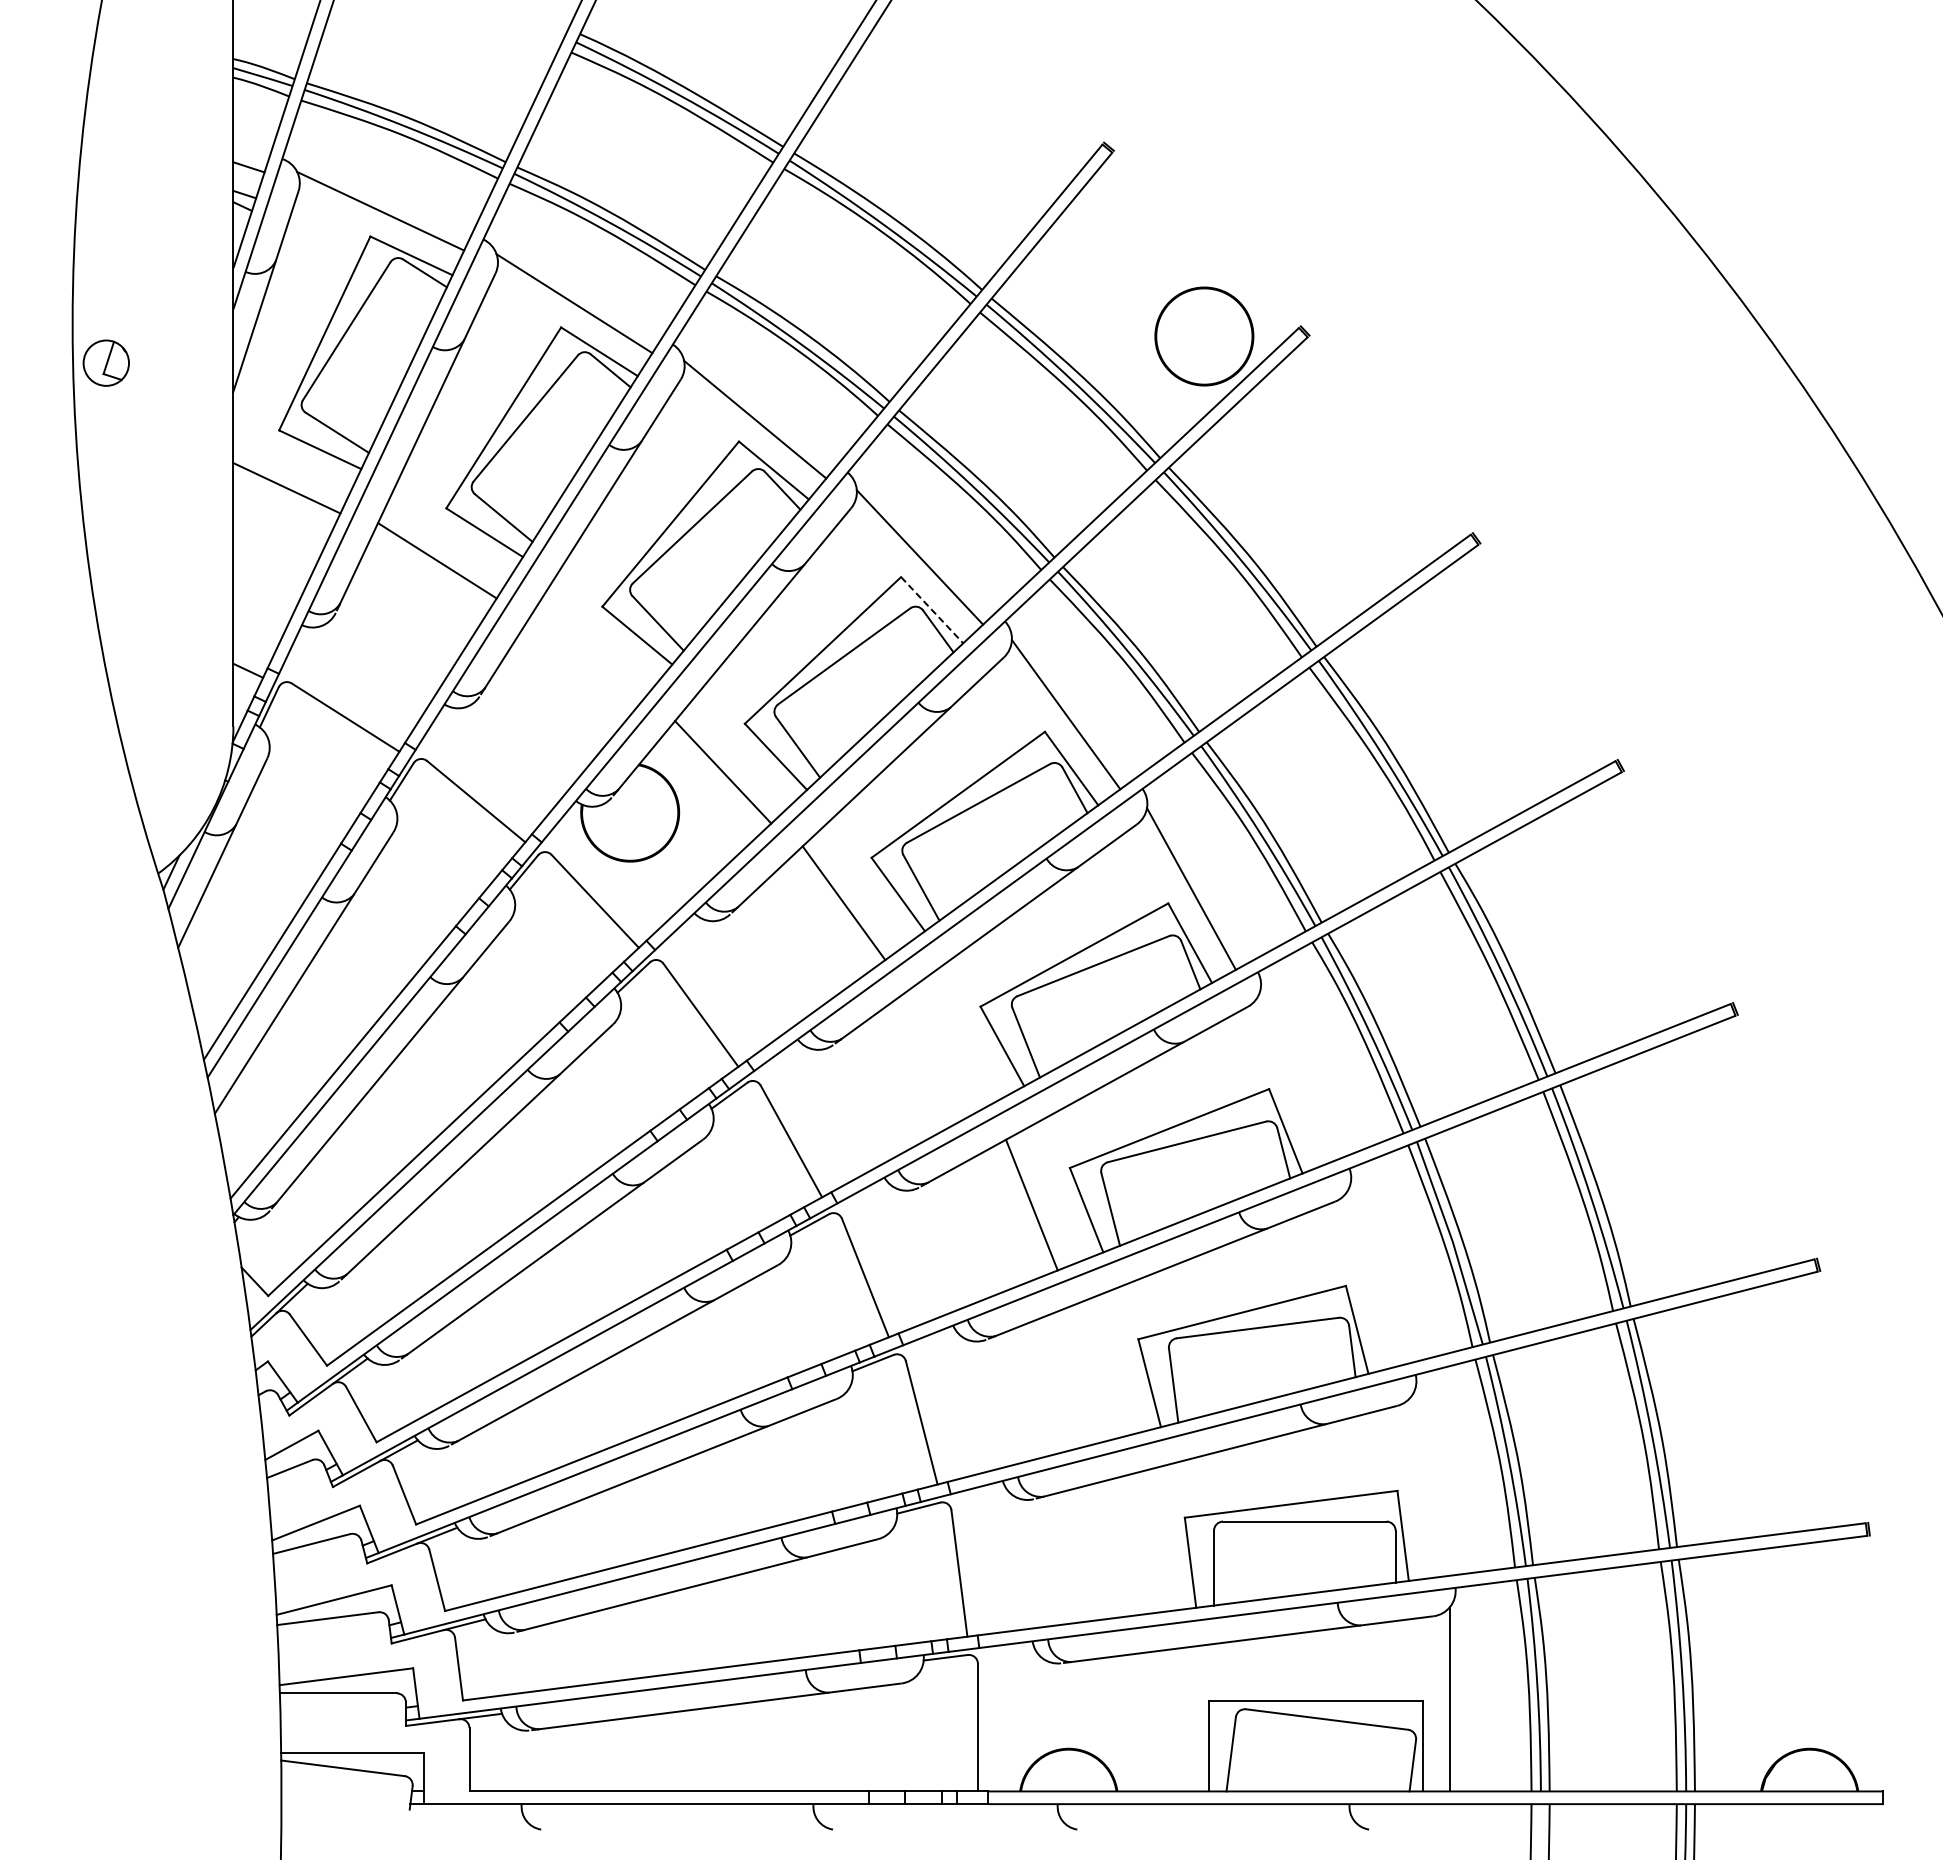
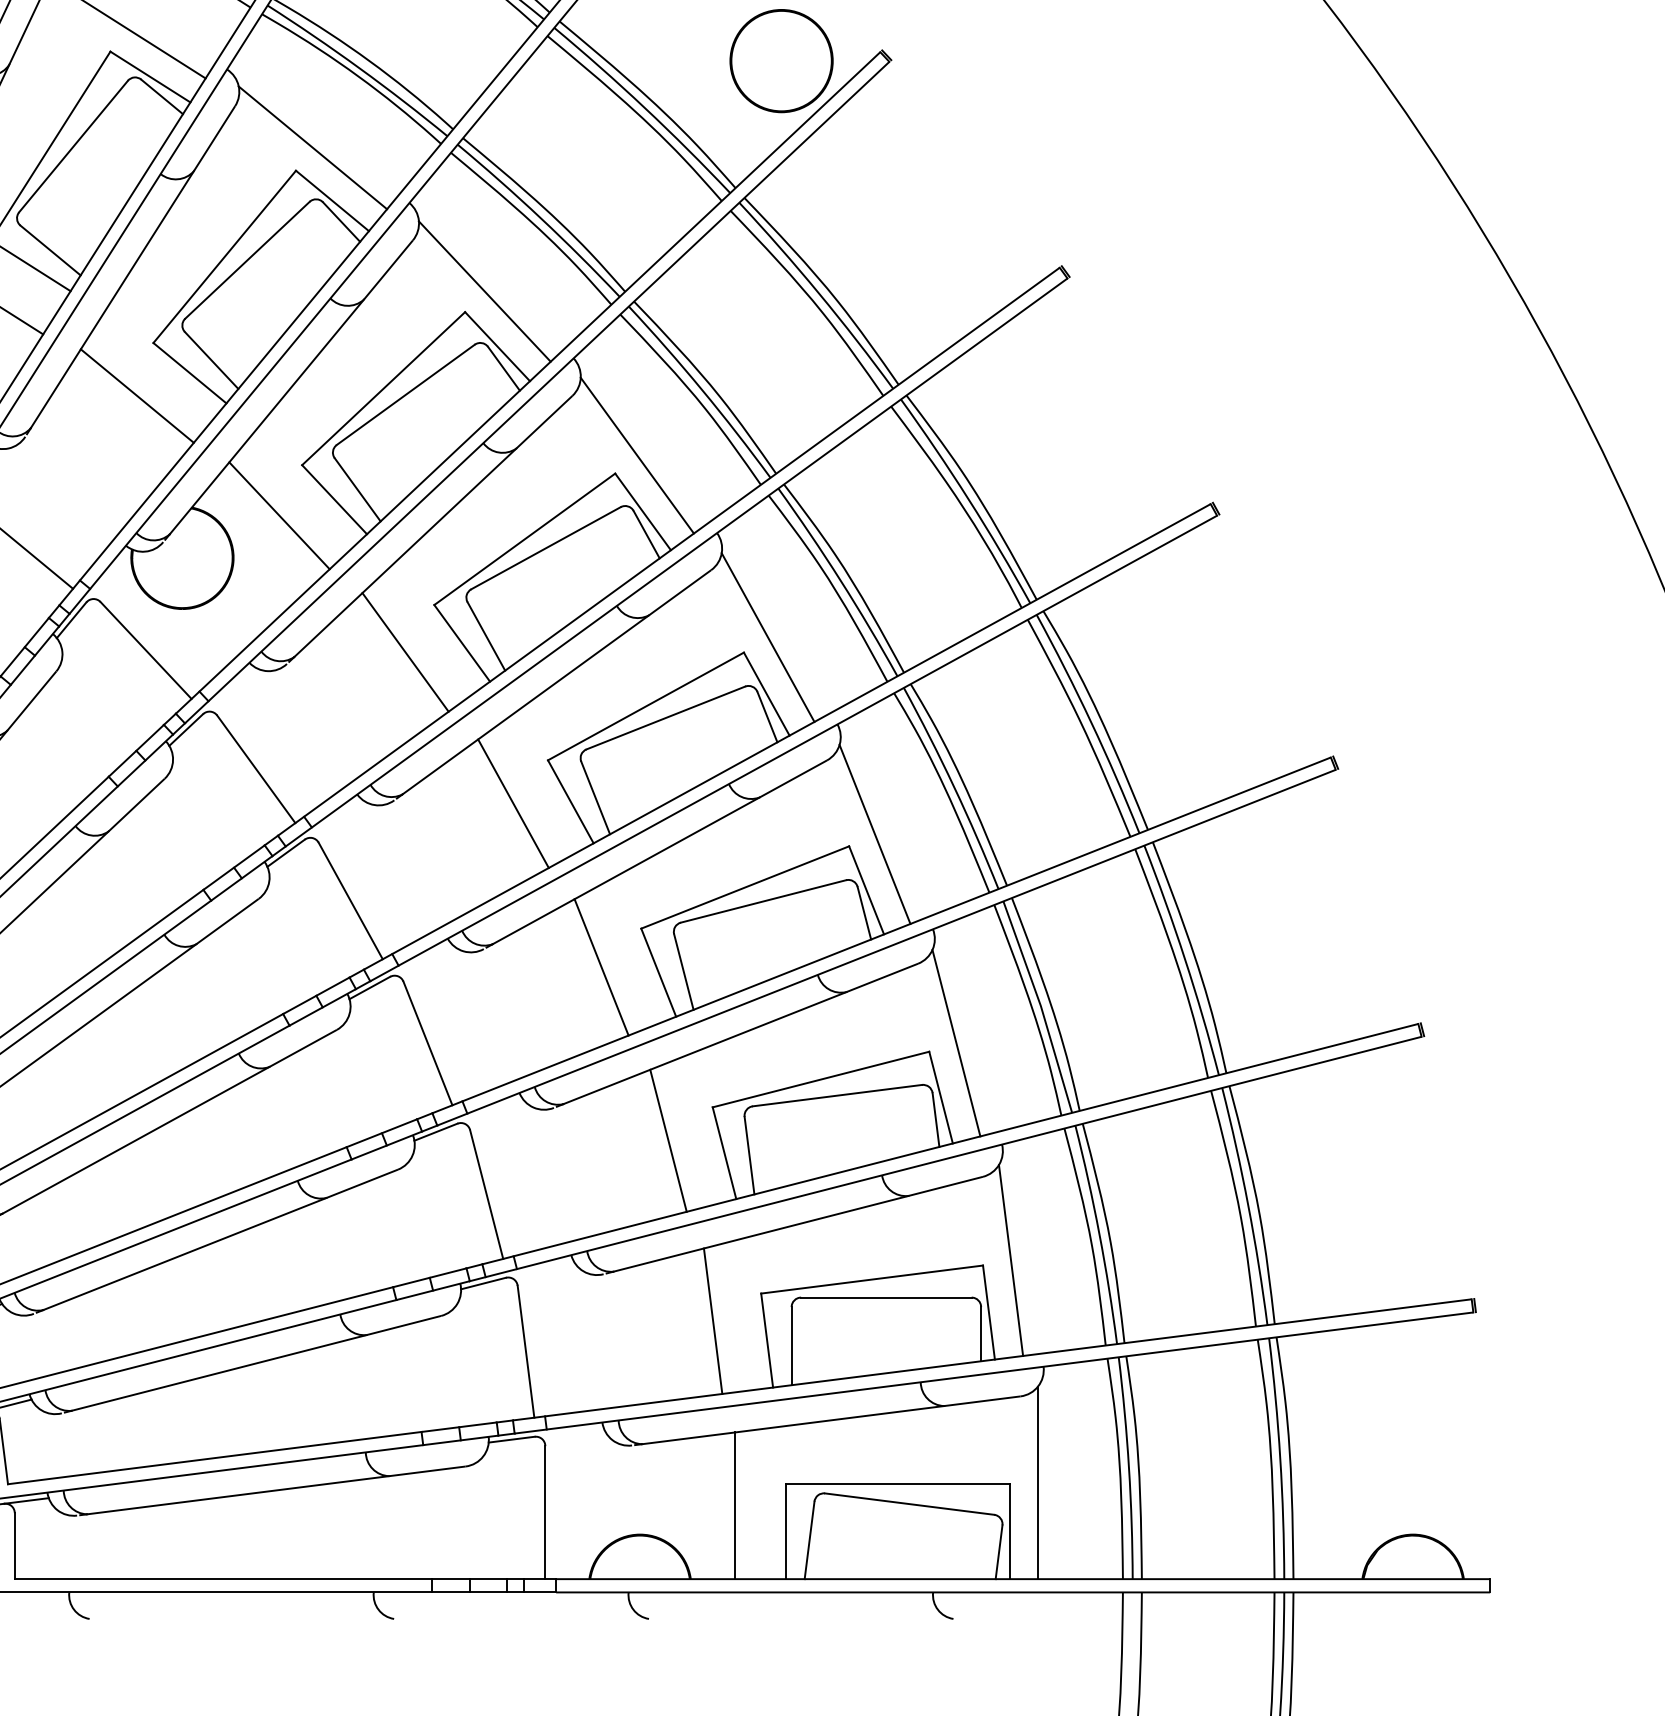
line: (932, 610) -> (497, 346), dashed -> solid
line: (586, 657) -> (136, 396), added
line: (947, 1047) -> (513, 802), added
line: (1293, 1077) -> (874, 834), added
line: (1371, 1277) -> (955, 1042), added
line: (1095, 1371) -> (667, 1140), added
line: (1423, 1485) -> (1010, 1259), added
line: (1138, 1543) -> (712, 1320), added
line: (1159, 1720) -> (734, 1505), added

